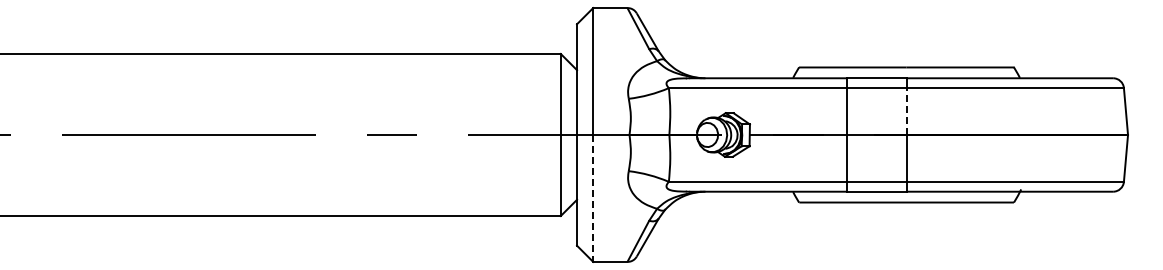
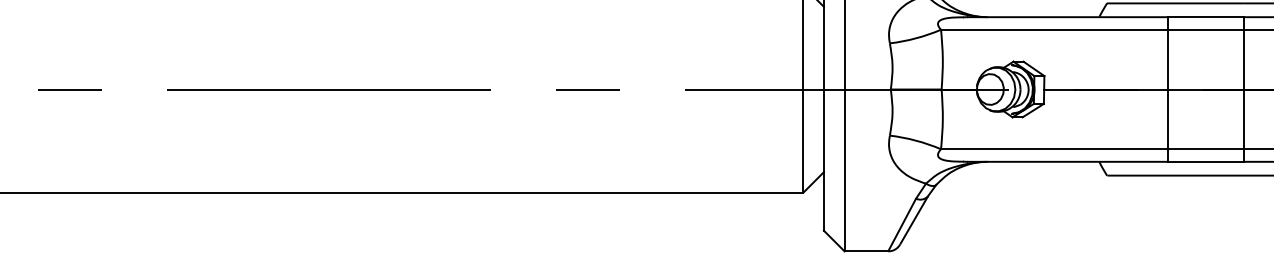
line: (906, 111) -> (1244, 59), dashed -> solid
line: (593, 198) -> (844, 170), dashed -> solid

